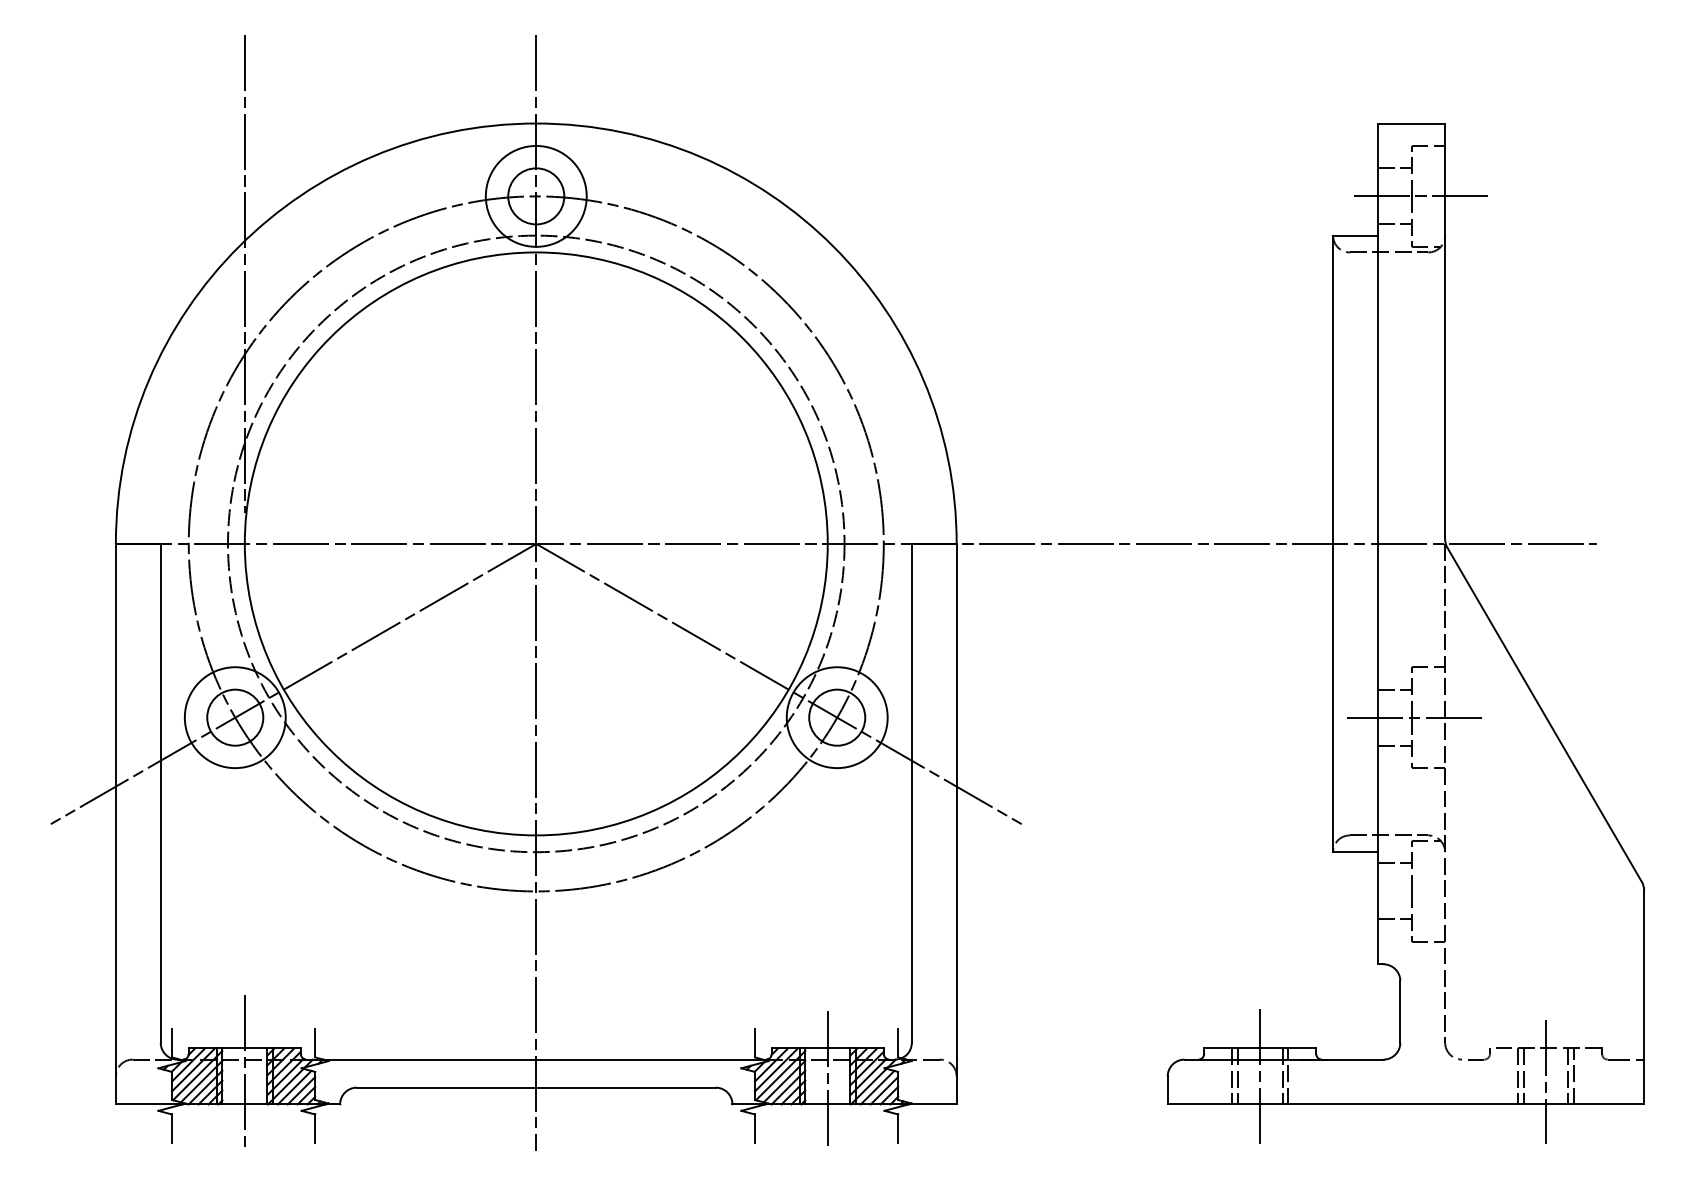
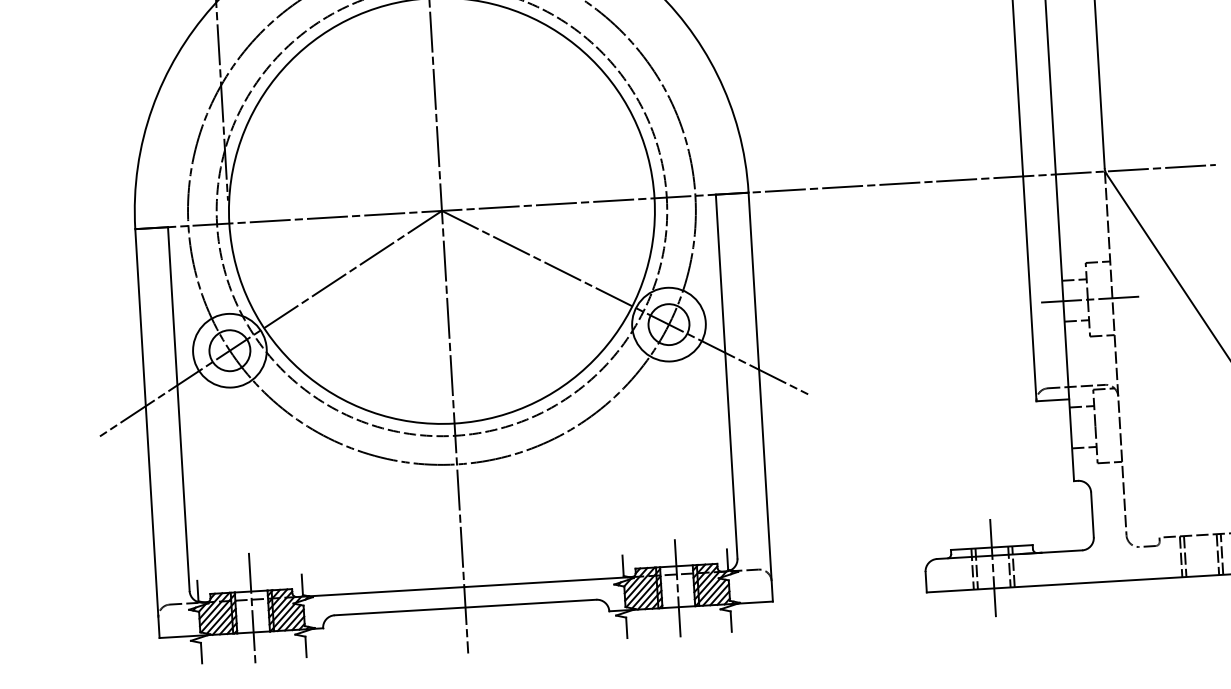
line: (1546, 1081) -> (1202, 559), removed

